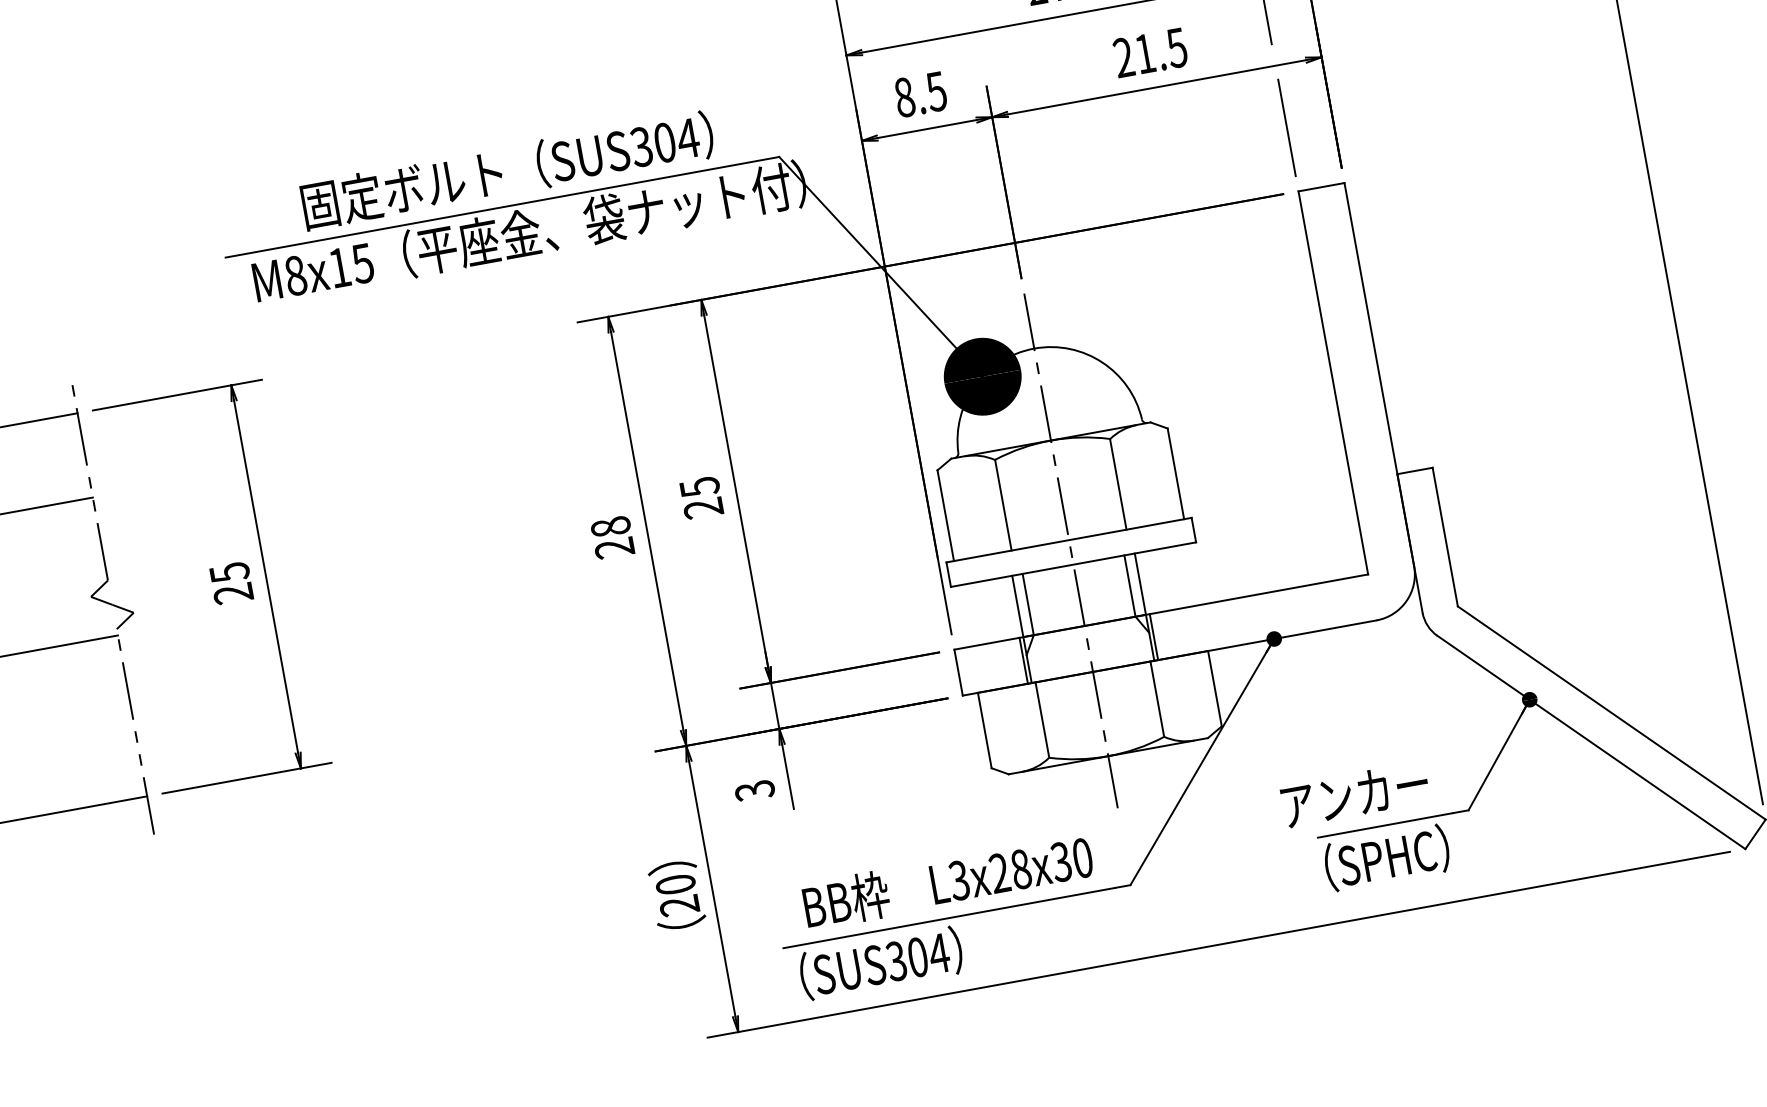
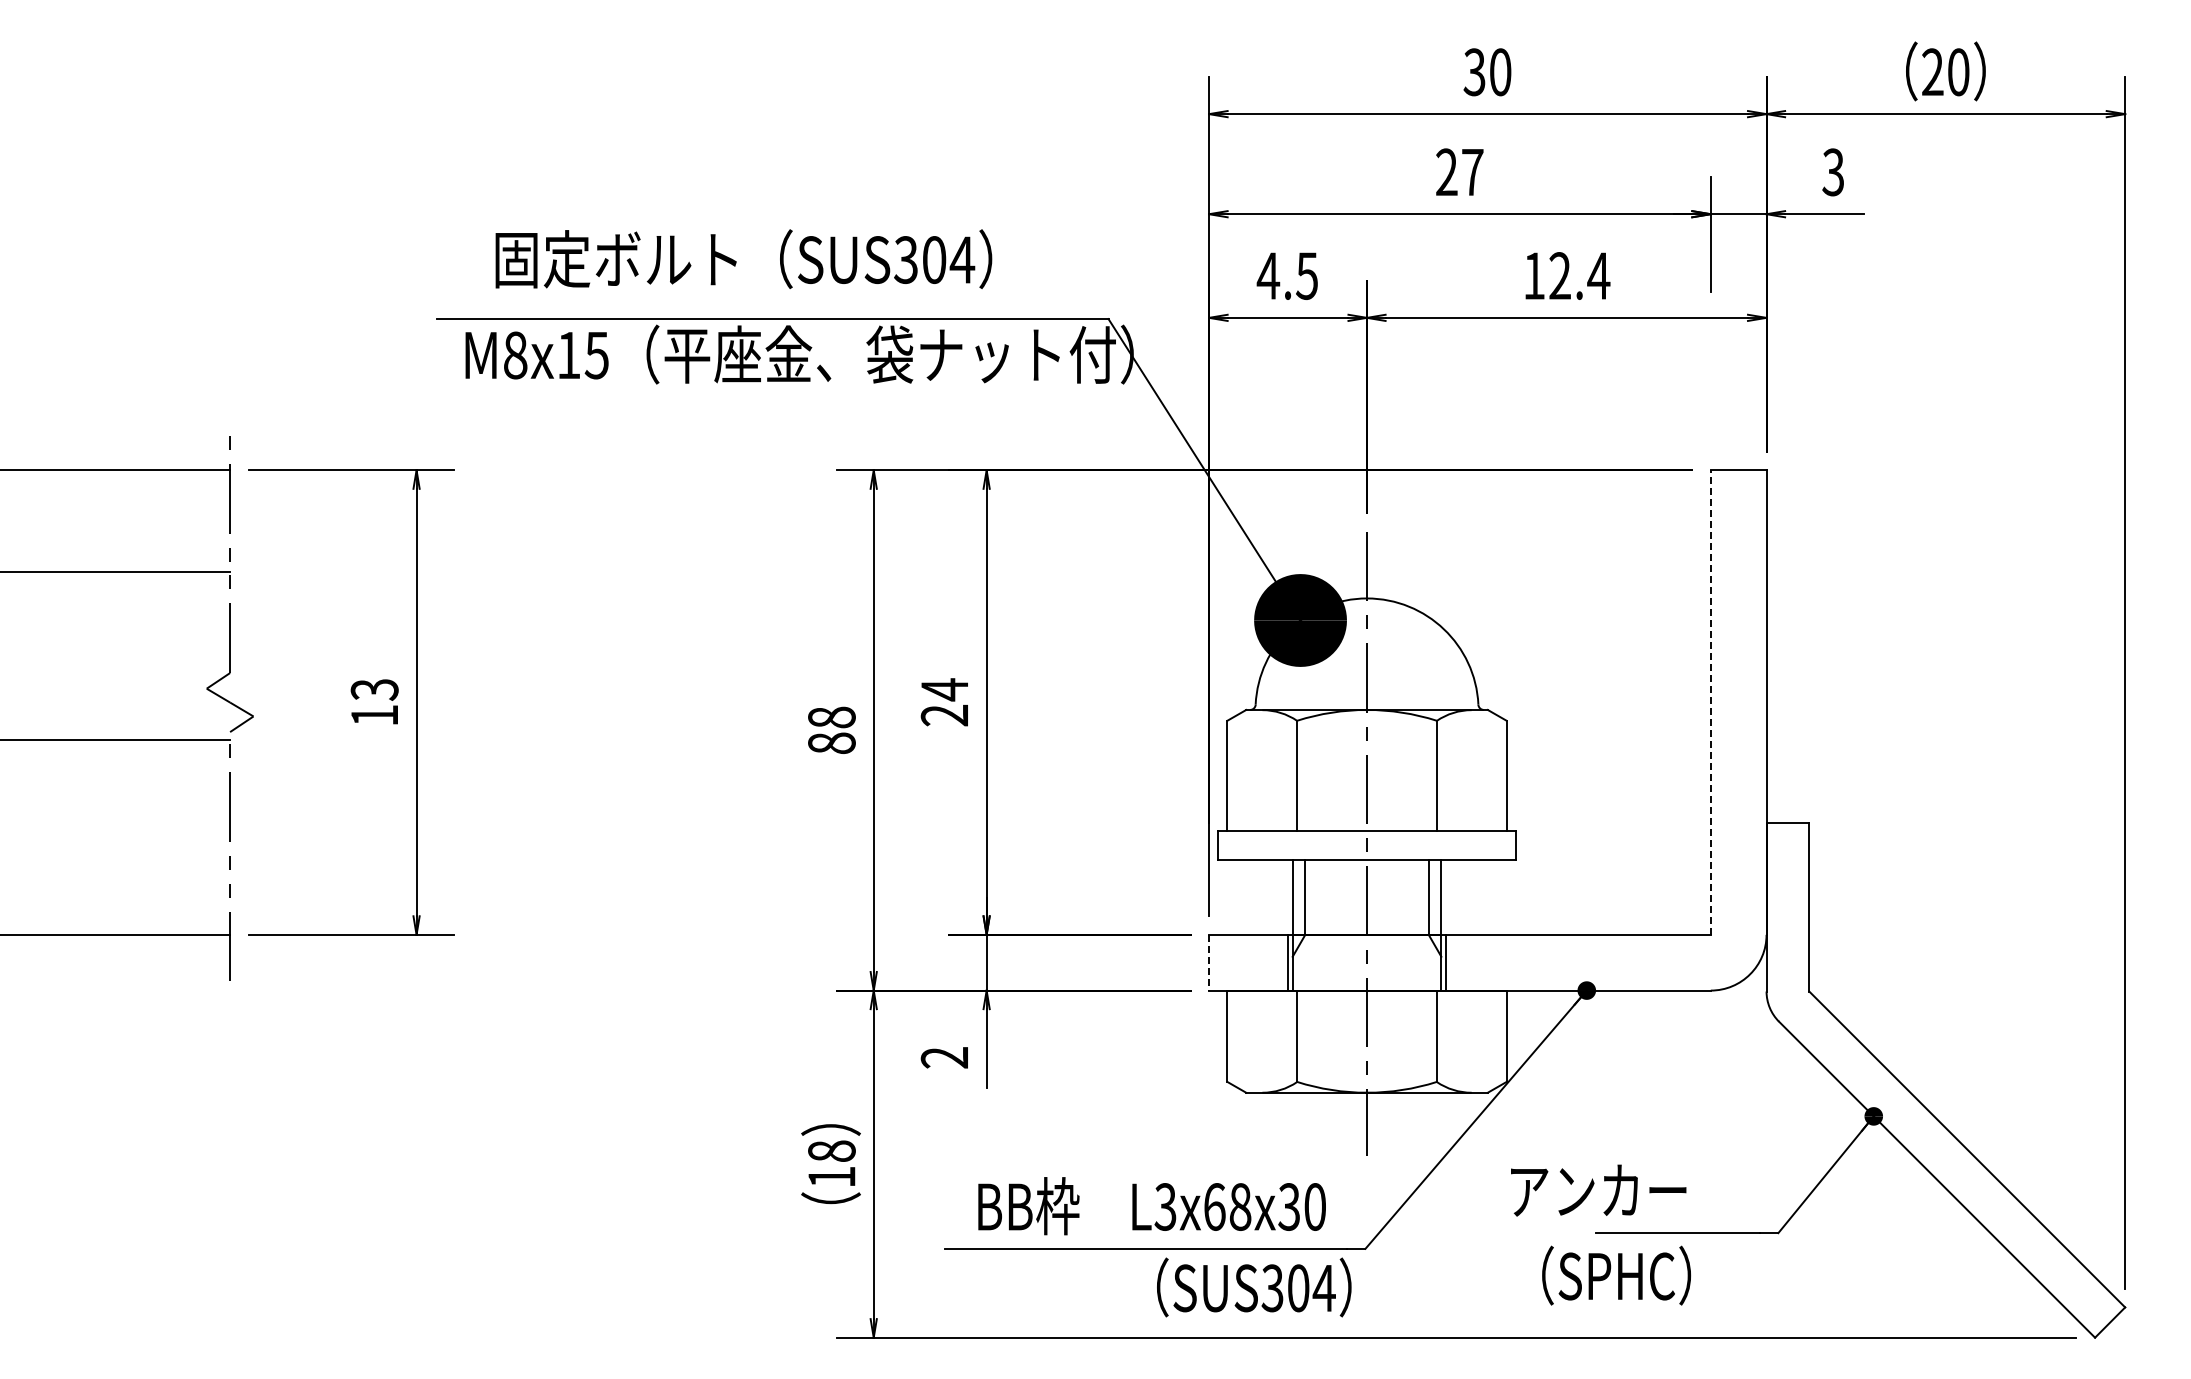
text: (1150, 52) -> (1566, 275), 21.5 -> 12.4
text: (904, 97) -> (1268, 275), 8.5 -> 4.5
line: (1286, 127) -> (1710, 392), removed
text: (507, 170) -> (743, 258), moved
line: (1333, 382) -> (1710, 702), solid -> dashed
text: (699, 486) -> (944, 689), 25 -> 24
text: (614, 548) -> (831, 743), 28 -> 88
text: (231, 583) -> (374, 702), 25 -> 13
line: (958, 672) -> (1209, 962), solid -> dashed
text: (754, 791) -> (944, 1058), 3 -> 2
text: (1355, 794) -> (1598, 1190), moved
text: (1387, 857) -> (1616, 1275), moved
text: (999, 872) -> (1214, 1206), L3x28x30 -> L3x68x30
text: (677, 894) -> (831, 1163), 20 -> 18
text: (881, 963) -> (1254, 1287), moved

